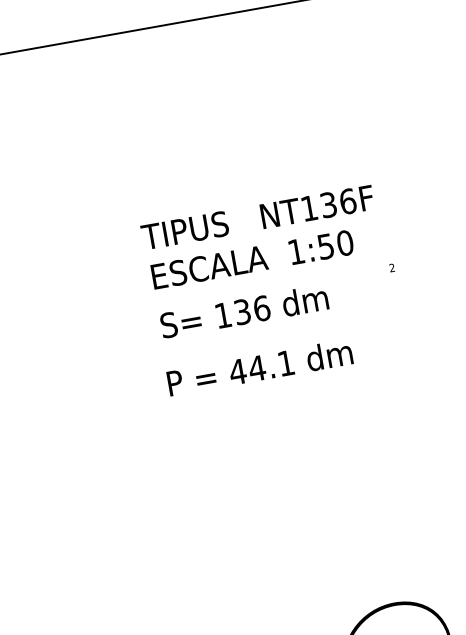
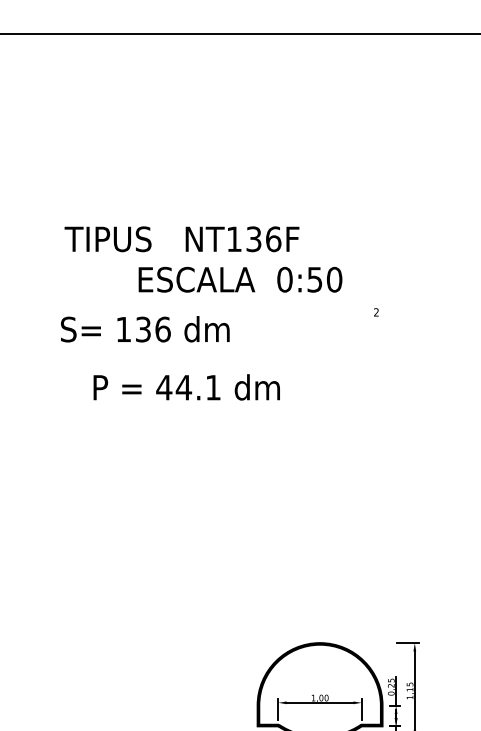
text: (257, 217) -> (181, 239), moved
text: (295, 251) -> (284, 279), 1:50 -> 0:50
text: (244, 311) -> (145, 329), moved
text: (259, 367) -> (186, 387), moved

